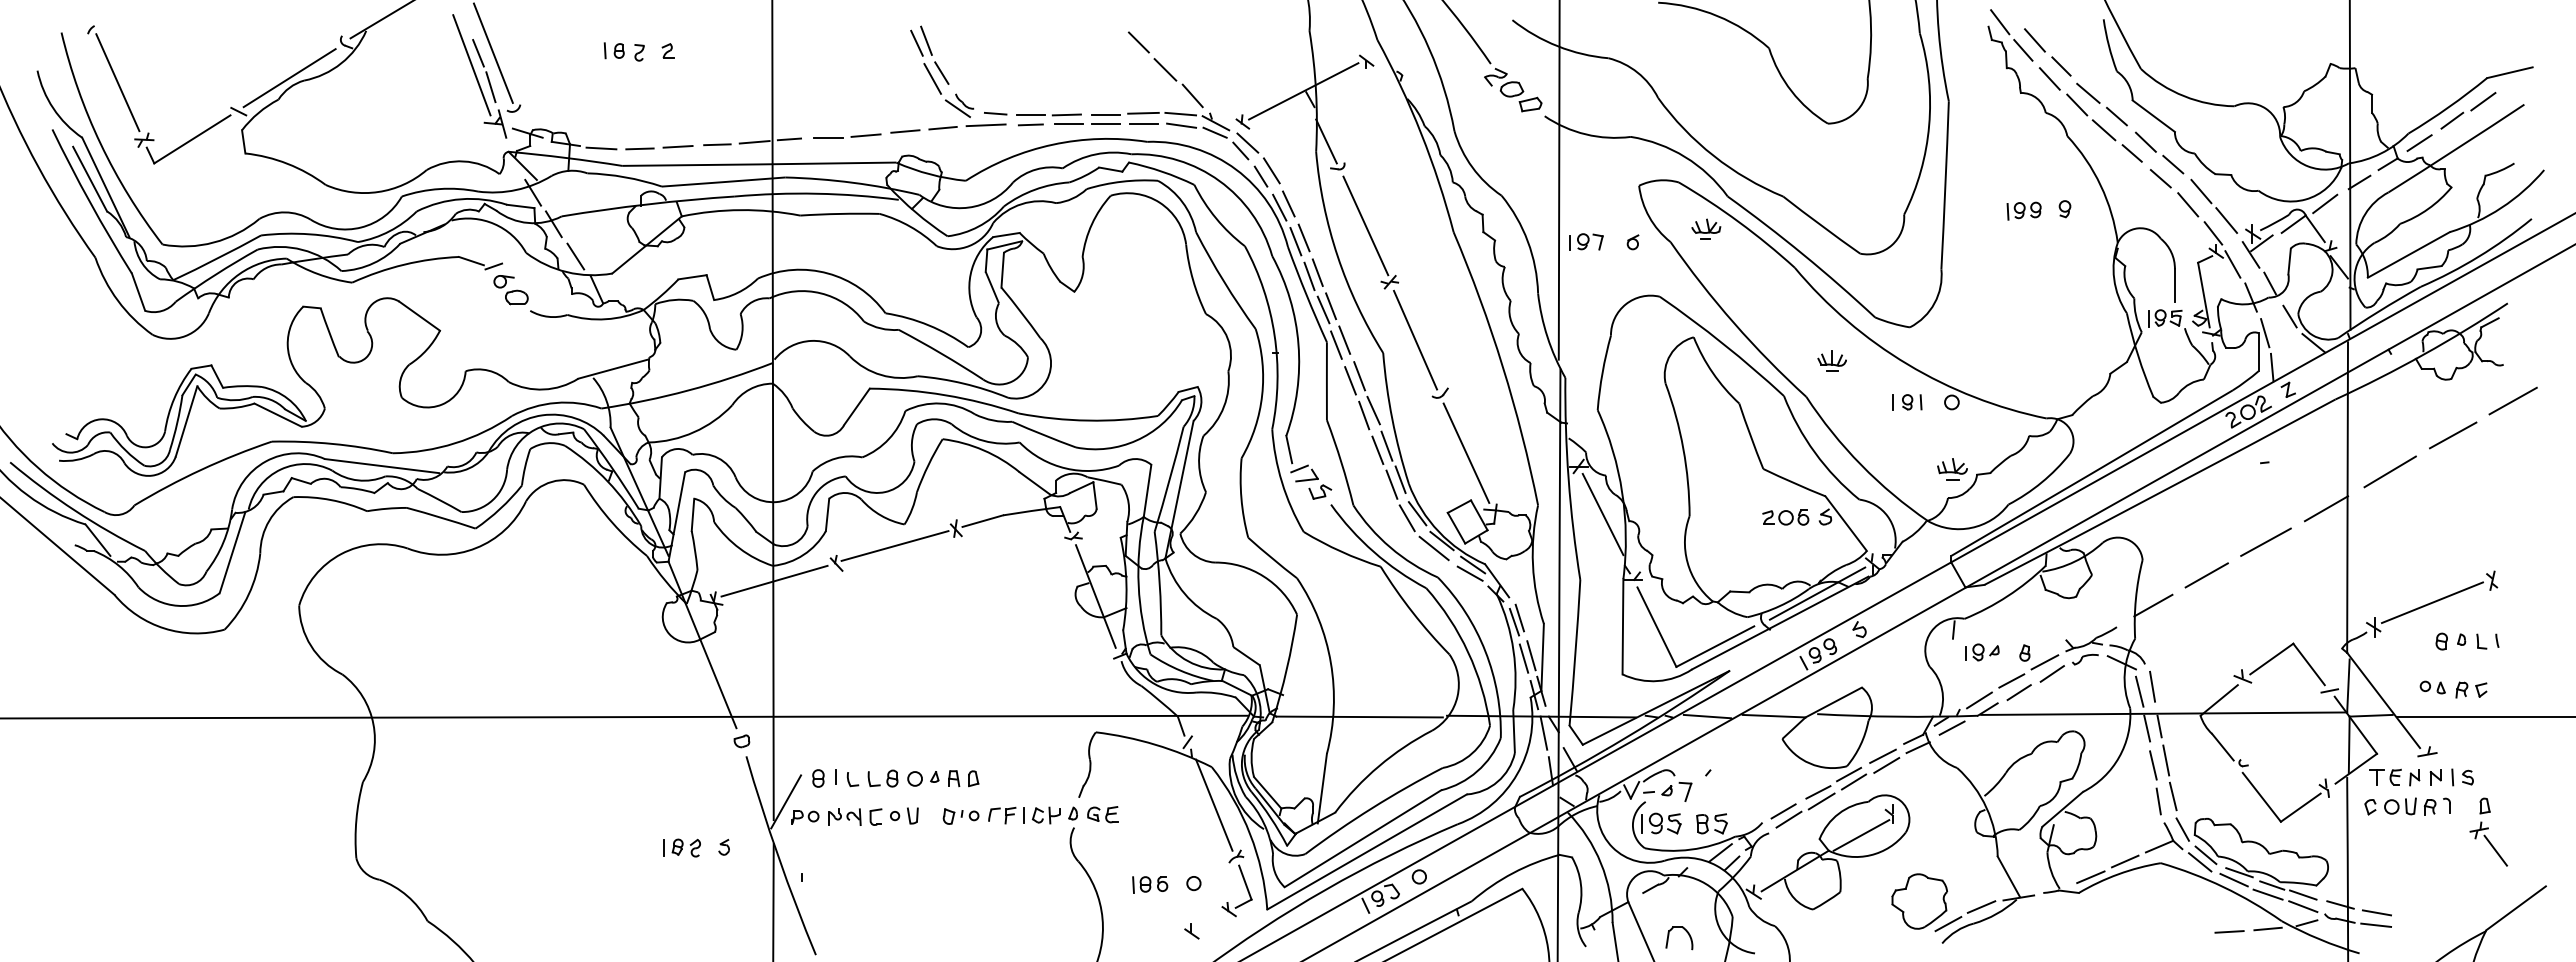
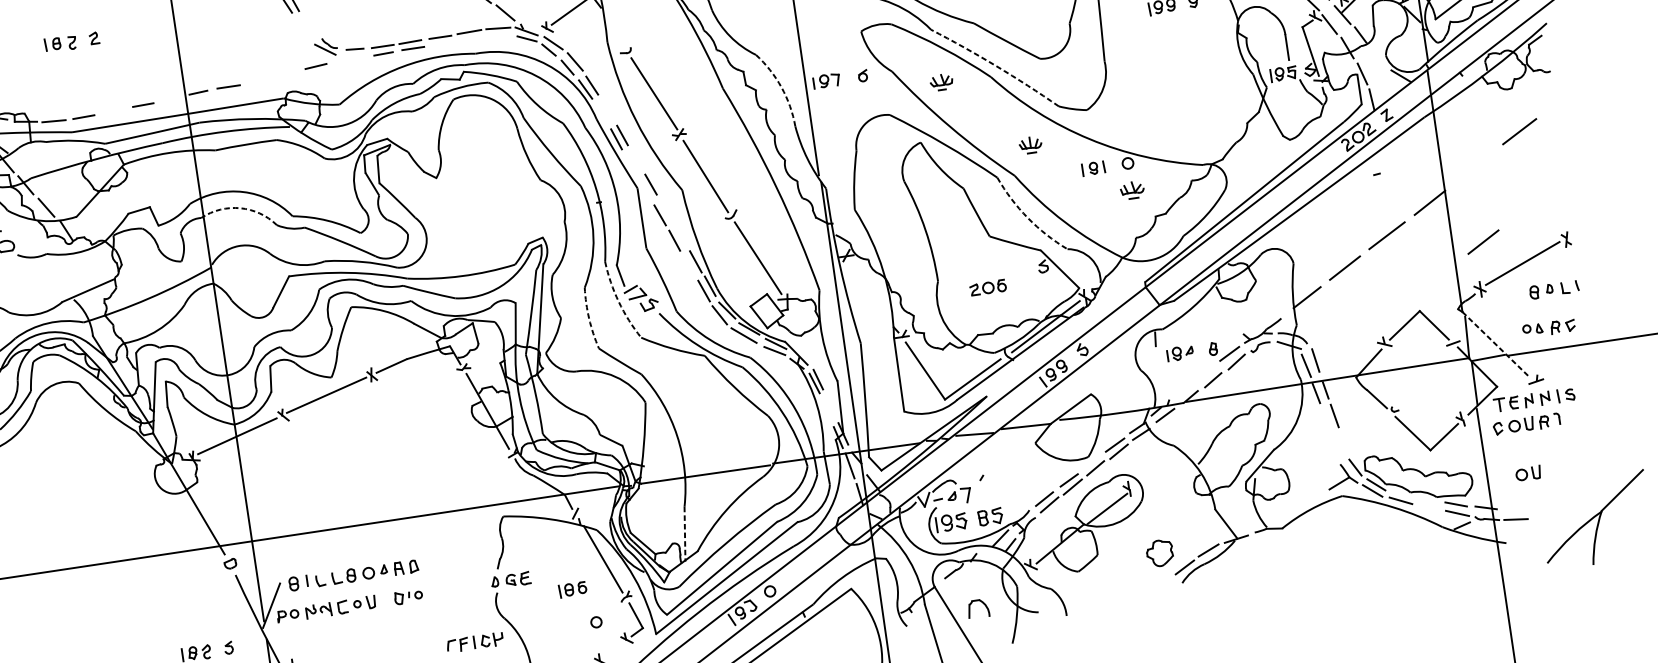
line: (941, 72) -> (308, 23), removed
line: (932, 78) -> (302, 29), removed
line: (1105, 123) -> (441, 44), removed
line: (1143, 123) -> (470, 39), removed
line: (985, 125) -> (348, 59), removed
line: (1181, 125) -> (500, 37), removed
line: (905, 131) -> (287, 73), removed
line: (865, 135) -> (256, 81), removed
line: (1326, 141) -> (614, 32), removed
line: (754, 142) -> (171, 99), removed
line: (677, 146) -> (112, 111), removed
part: (1706, 228) -> (941, 81), moved
line: (1303, 237) -> (607, 109), removed
line: (1295, 241) -> (601, 113), removed
arc: (1527, 241) -> (781, 87), solid -> dashed
arc: (1803, 254) -> (996, 65), solid -> dashed
arc: (820, 293) -> (240, 208), solid -> dashed
line: (1331, 306) -> (636, 160), removed
line: (1323, 309) -> (631, 163), removed
line: (2289, 316) -> (1379, 58), removed
line: (1336, 344) -> (645, 188), removed
line: (1359, 376) -> (666, 211), removed
line: (2512, 400) -> (1561, 97), removed
line: (1373, 410) -> (681, 235), removed
line: (1377, 450) -> (689, 266), removed
arc: (1815, 452) -> (1028, 217), solid -> dashed
part: (1952, 469) -> (1132, 190), moved
line: (2389, 471) -> (1474, 166), removed
arc: (1282, 482) -> (619, 301), solid -> dashed
arc: (1241, 498) -> (589, 318), solid -> dashed
line: (1602, 514) -> (870, 290), removed
part: (1785, 517) -> (987, 287), moved
line: (2386, 568) -> (1483, 242), added
line: (1531, 655) -> (831, 407), removed
line: (1523, 658) -> (825, 410), removed
line: (2011, 680) -> (1205, 371), removed
line: (1979, 700) -> (1183, 390), removed
line: (2383, 700) -> (1496, 344), solid -> dashed
line: (2153, 765) -> (1325, 421), removed
line: (1849, 774) -> (1091, 463), removed
line: (1322, 789) -> (685, 534), solid -> dashed
line: (2172, 796) -> (1343, 443), removed
line: (2158, 801) -> (1333, 448), removed
part: (1024, 815) -> (474, 642), moved
part: (2488, 831) -> (1592, 434), removed
line: (2124, 861) -> (1314, 498), removed
part: (2400, 869) -> (1528, 473), added
line: (2239, 872) -> (1404, 494), removed
line: (2090, 877) -> (1289, 515), removed
part: (1150, 884) -> (573, 589), moved
line: (2272, 885) -> (1431, 500), removed
line: (2267, 894) -> (1428, 508), removed
part: (1919, 901) -> (1159, 553), size x0.6
line: (2376, 912) -> (1514, 509), removed
line: (2267, 928) -> (1432, 534), removed
line: (2229, 931) -> (1403, 541), removed

